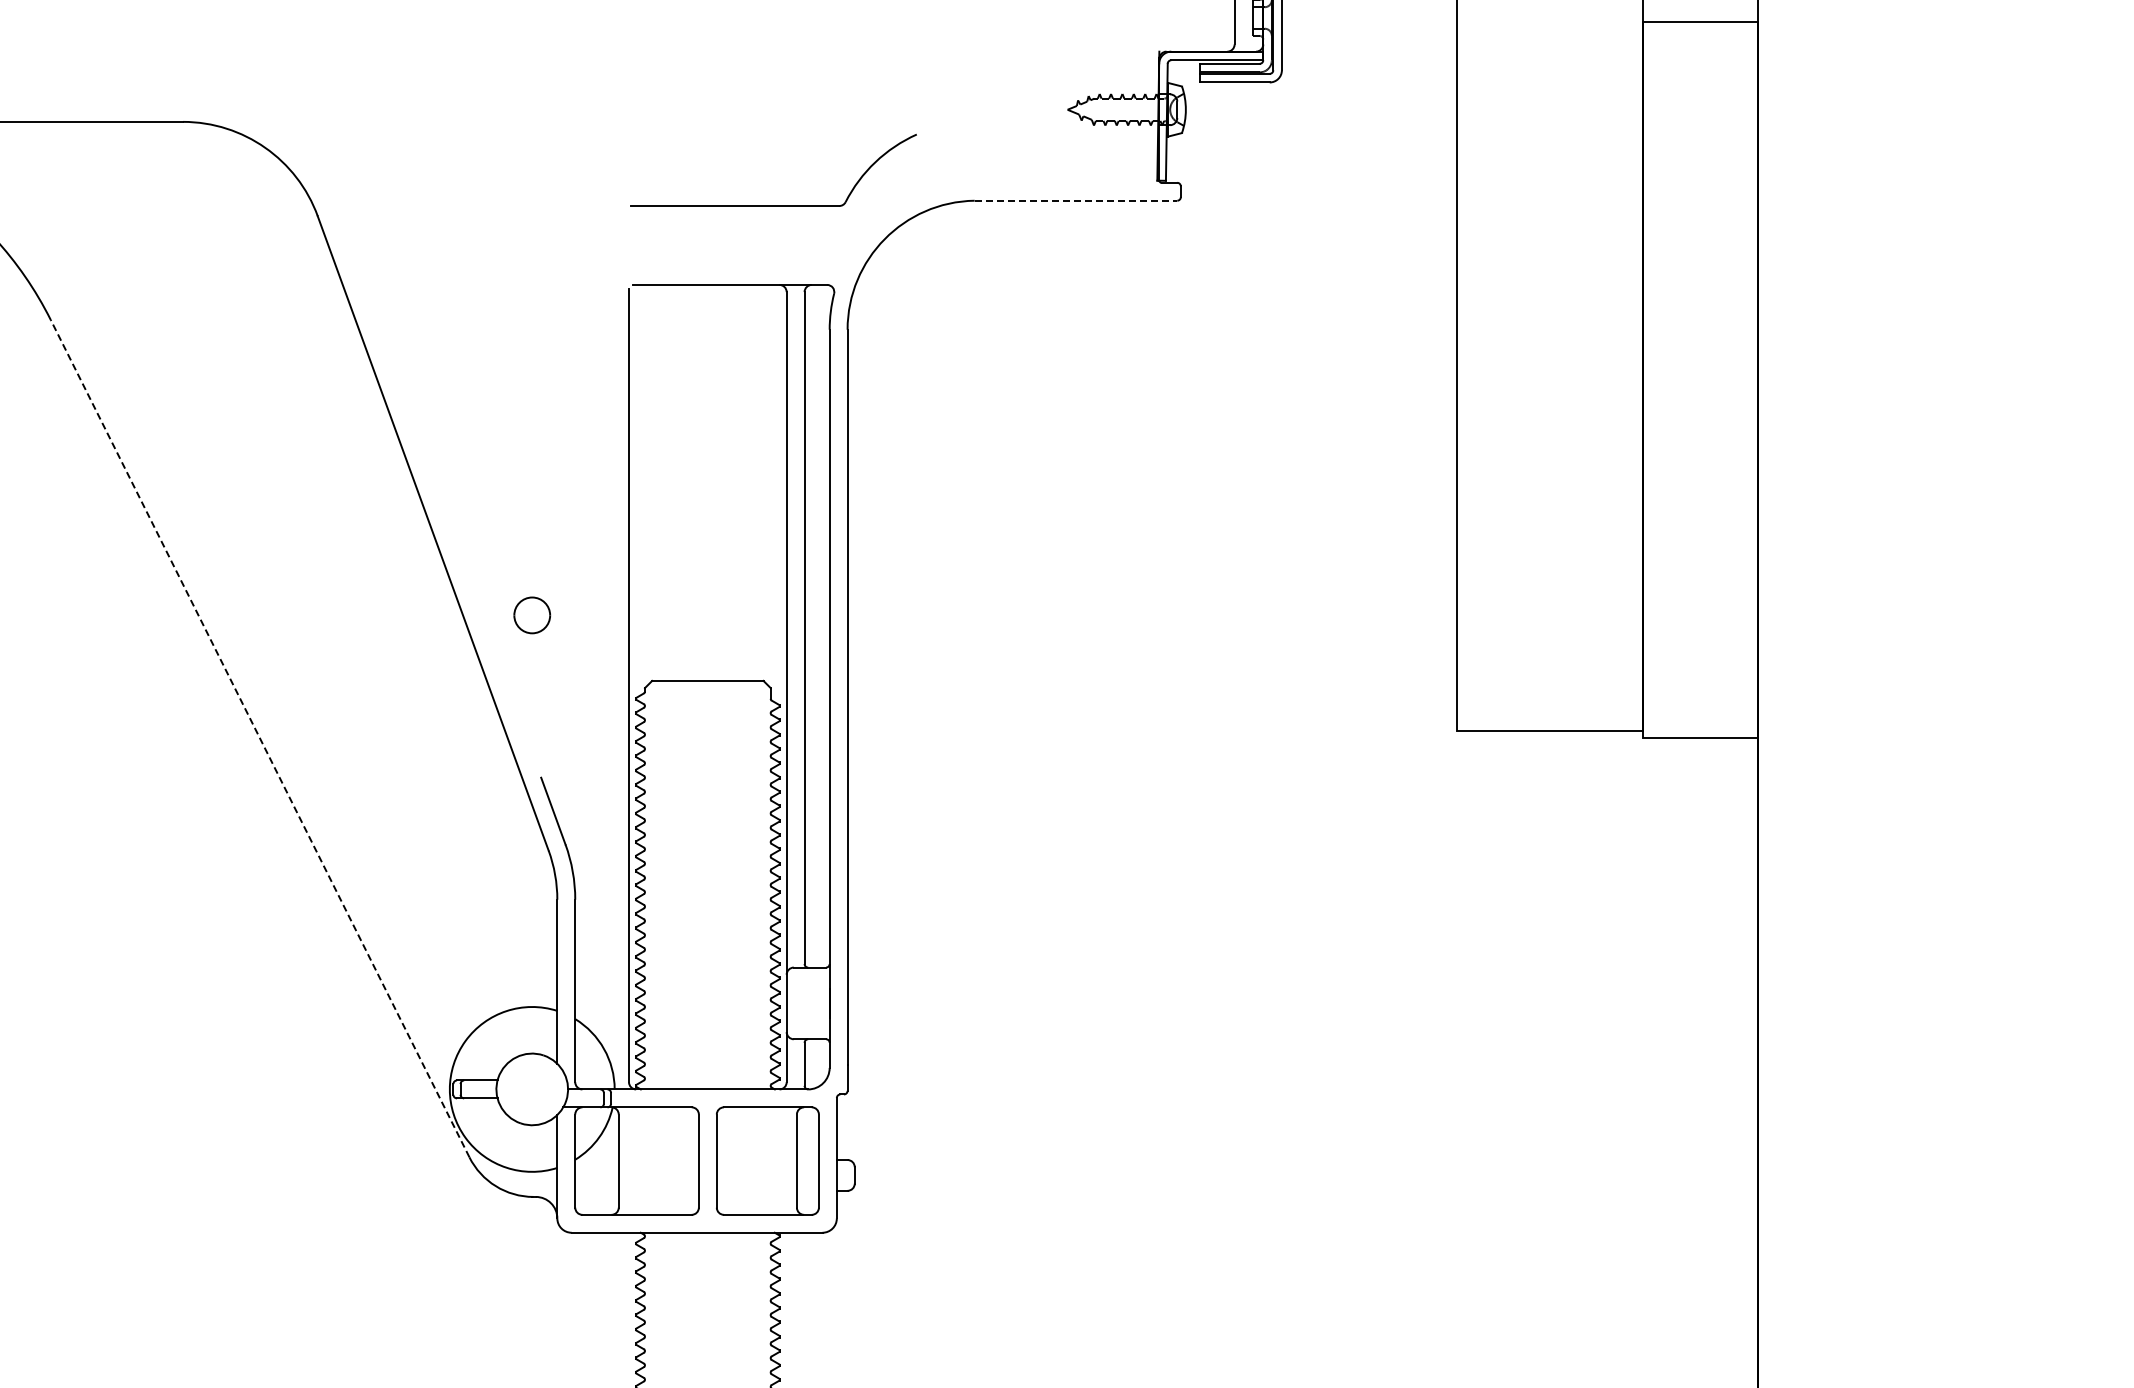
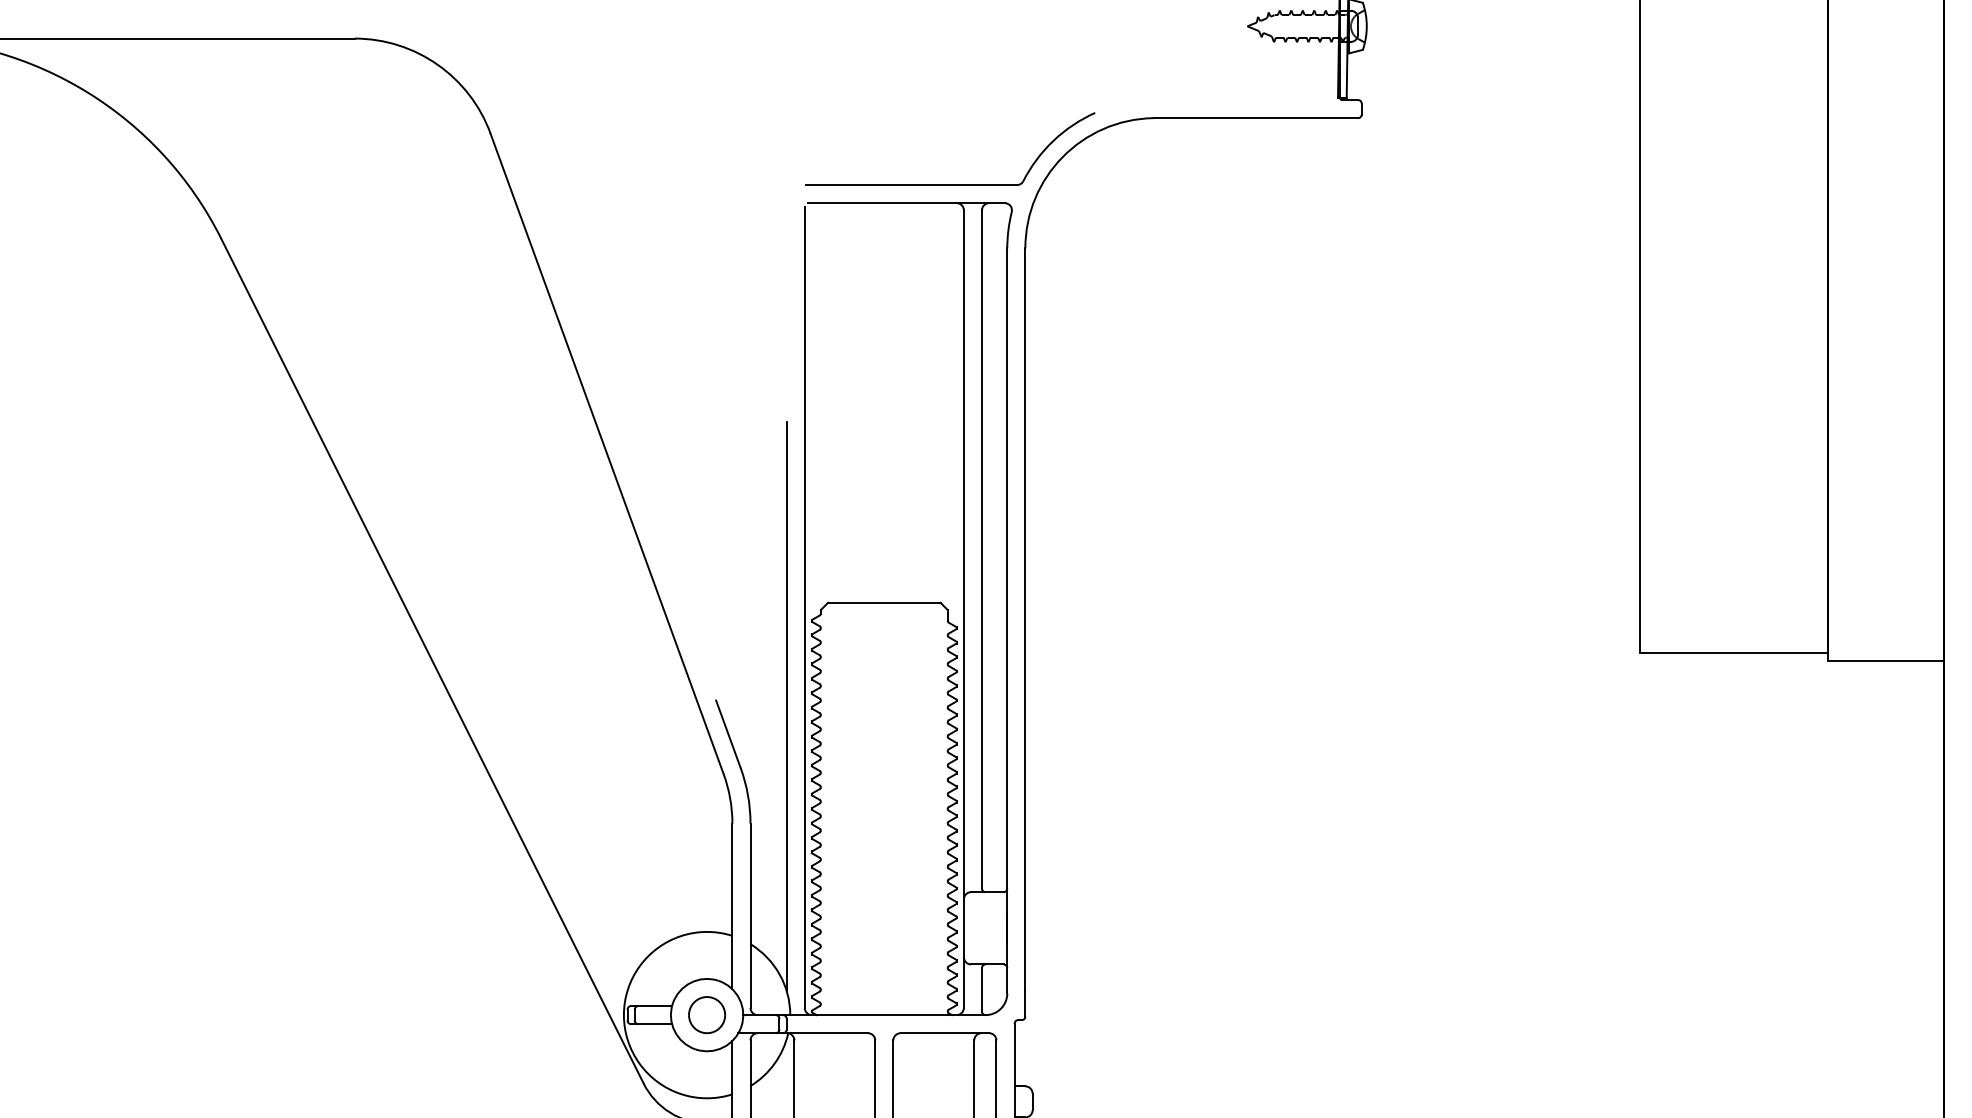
line: (1076, 200) -> (1256, 117), dashed -> solid
part: (773, 205) -> (950, 184), moved
part: (532, 615) -> (707, 1015), moved
line: (259, 738) -> (431, 660), dashed -> solid
line: (611, 783) -> (787, 706), added

